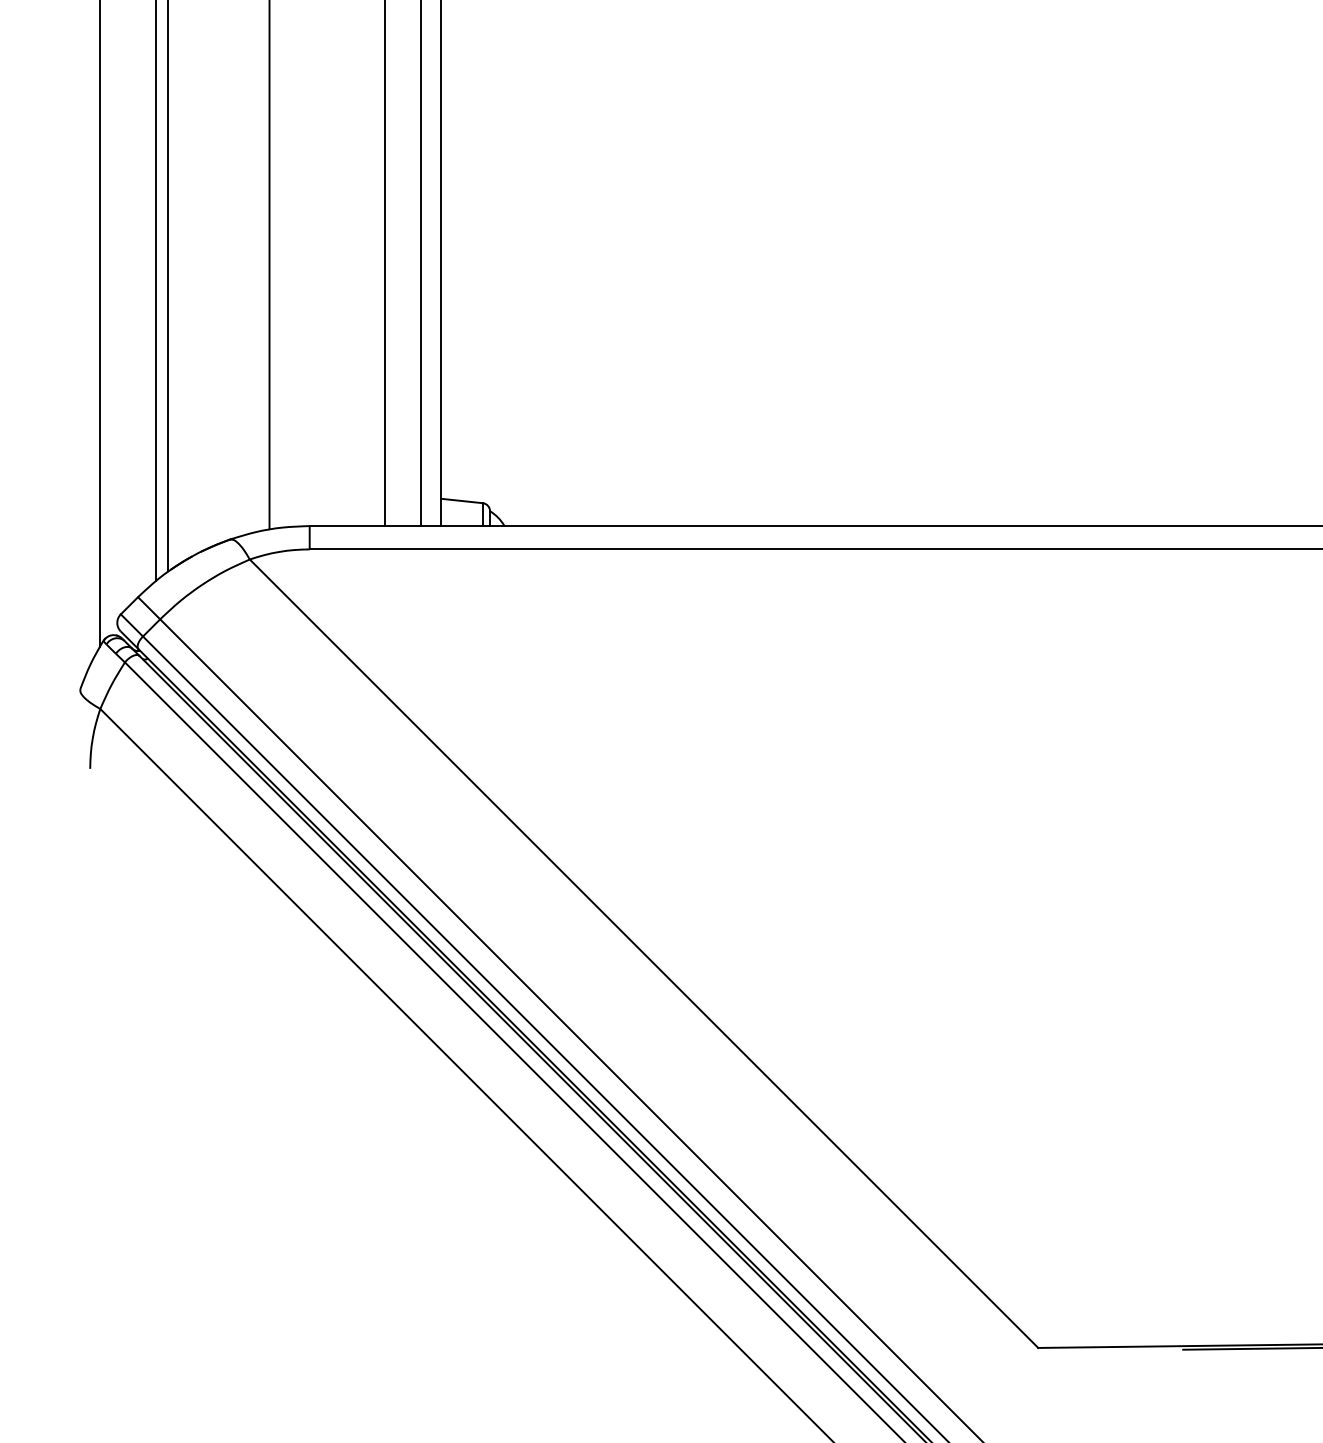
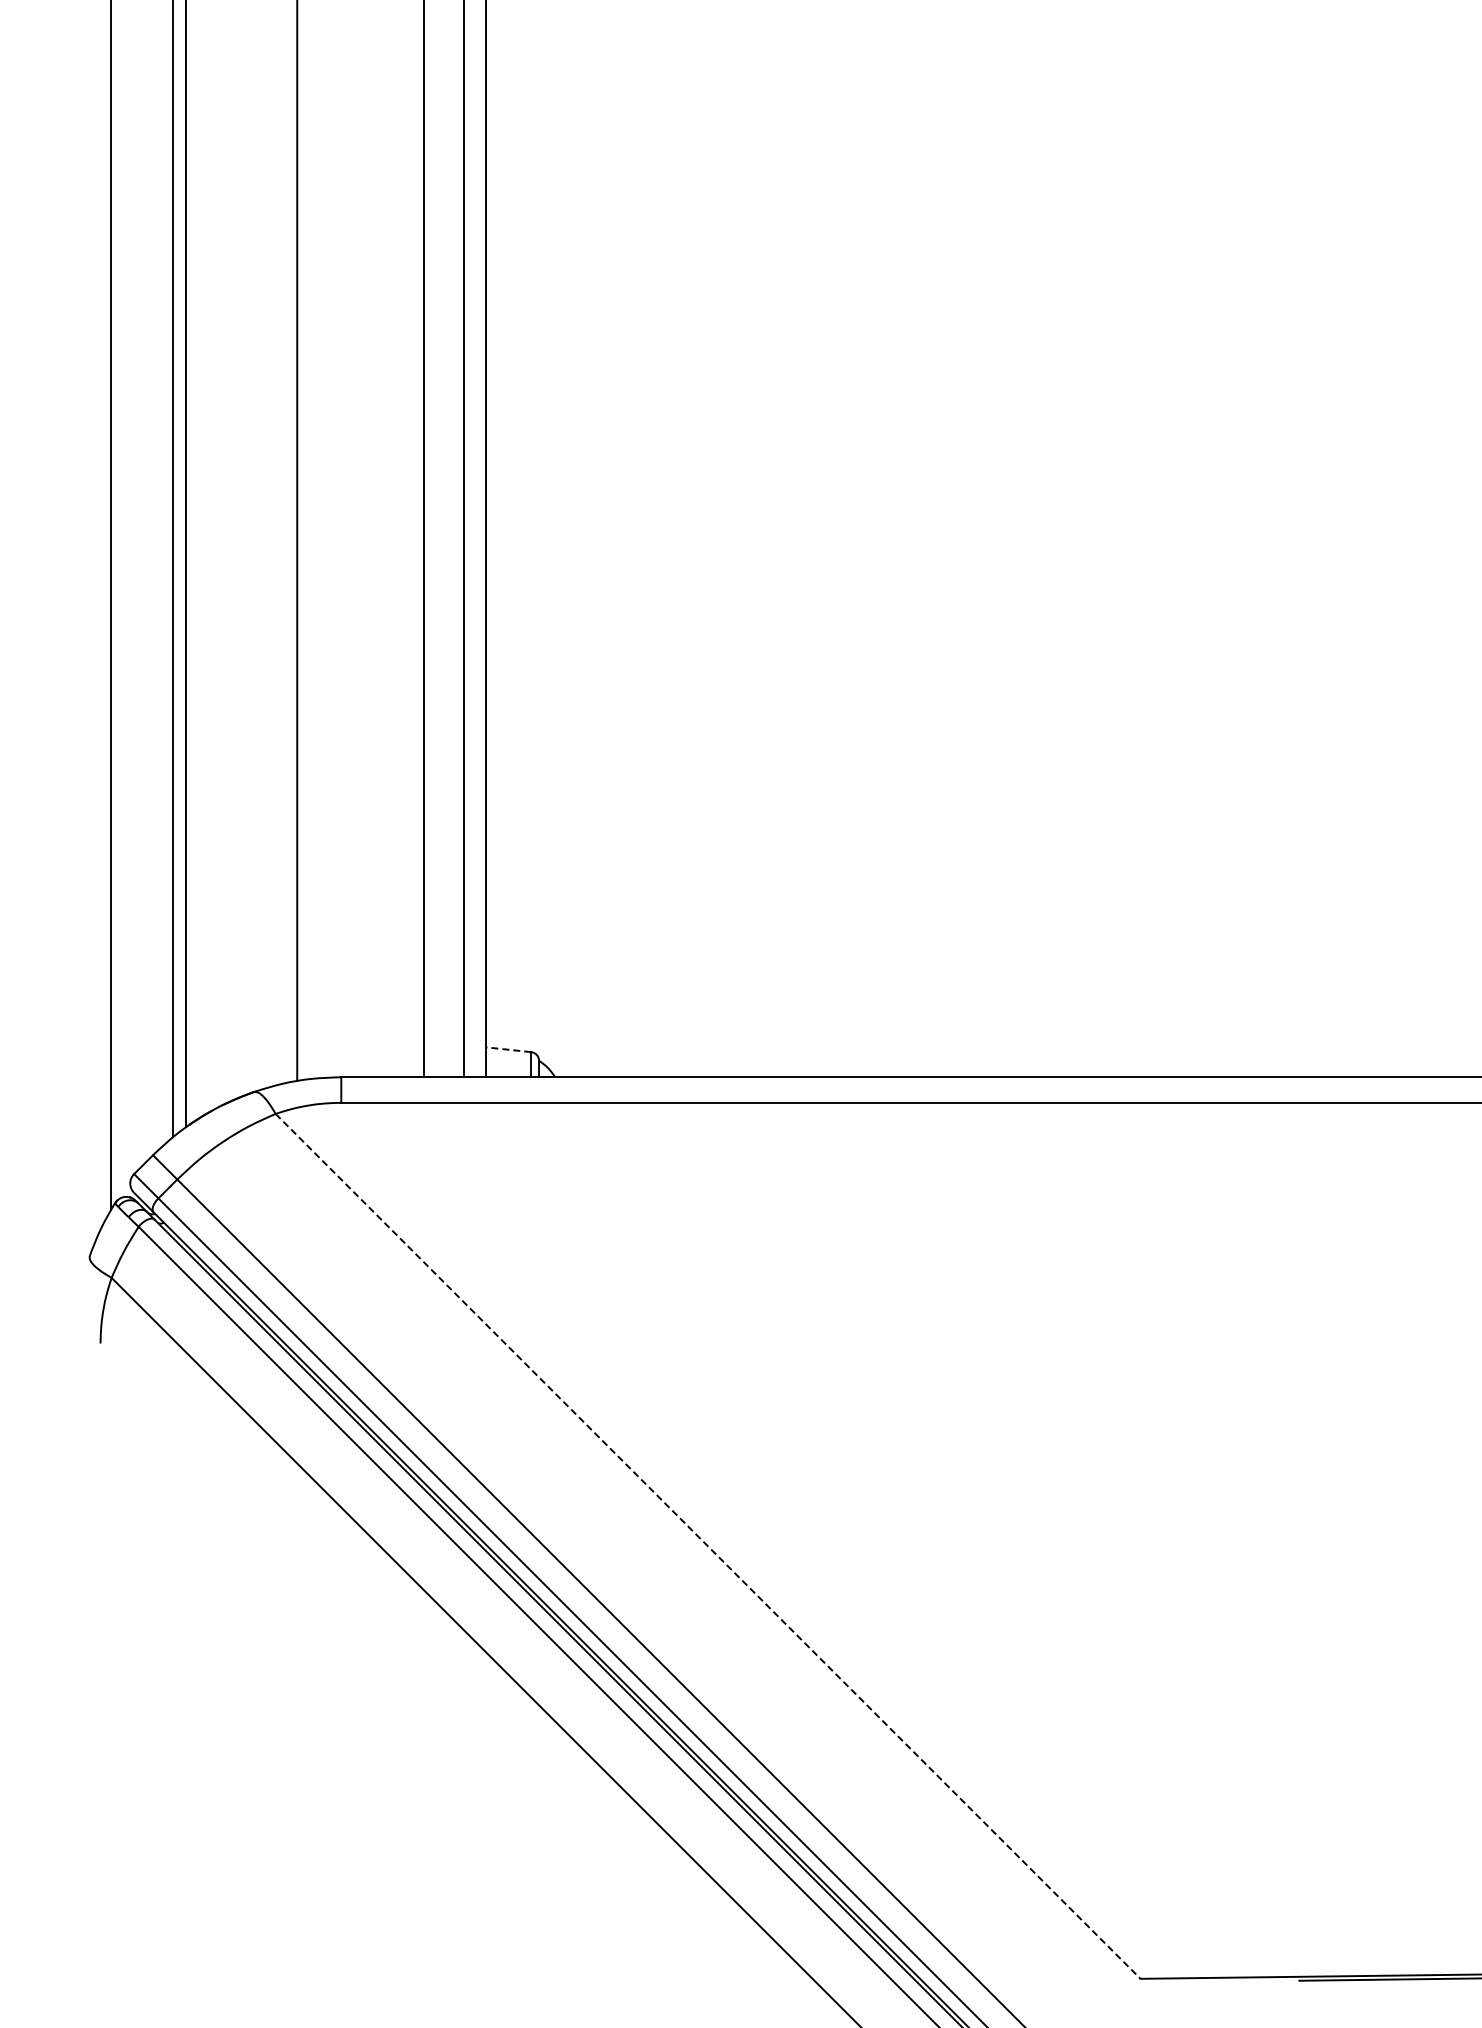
line: (462, 500) -> (508, 1049), solid -> dashed
line: (644, 953) -> (708, 1546), solid -> dashed

